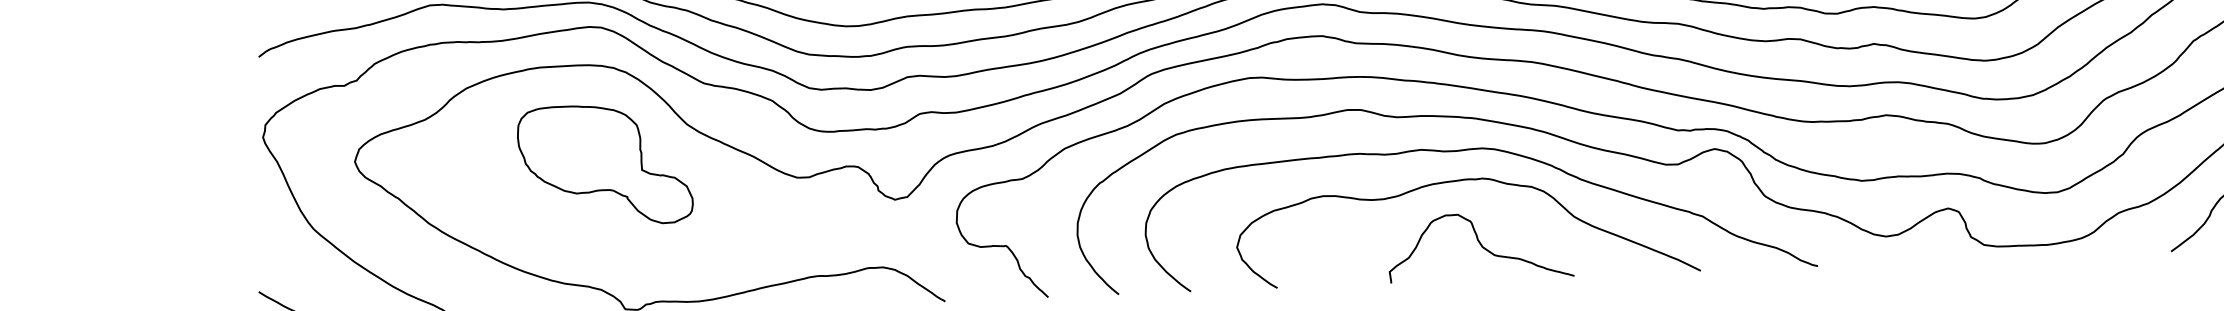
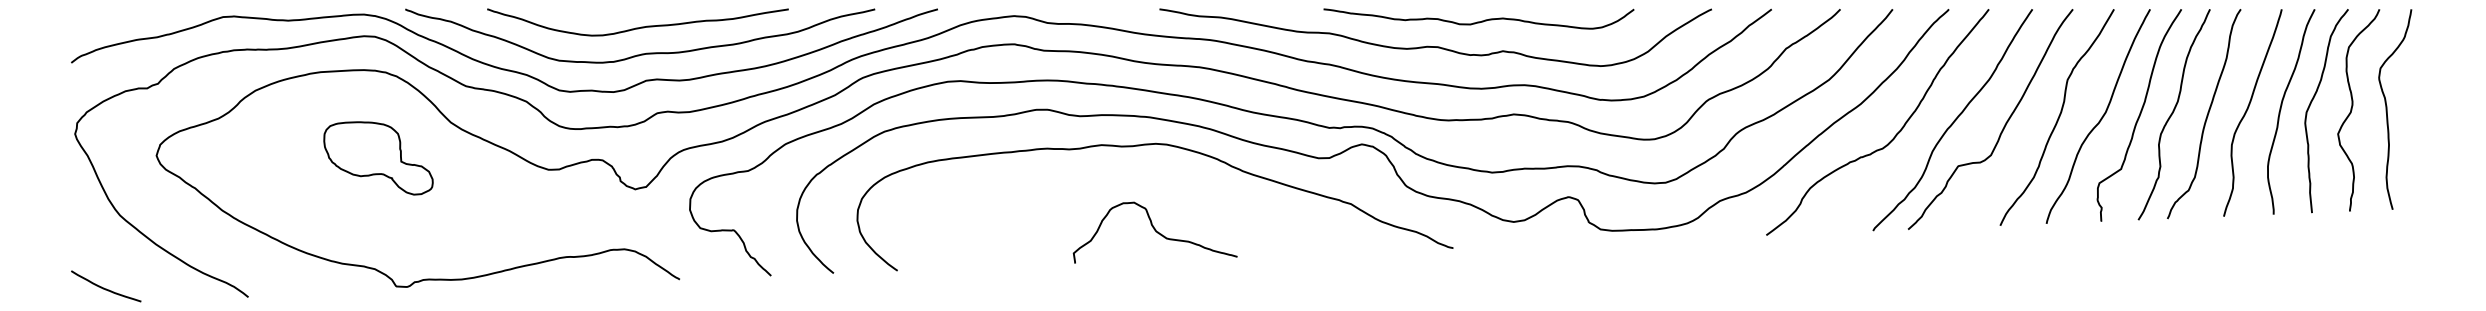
part: (605, 164) -> (378, 158), size x0.7
curve: (1459, 181) -> (1135, 173), removed

